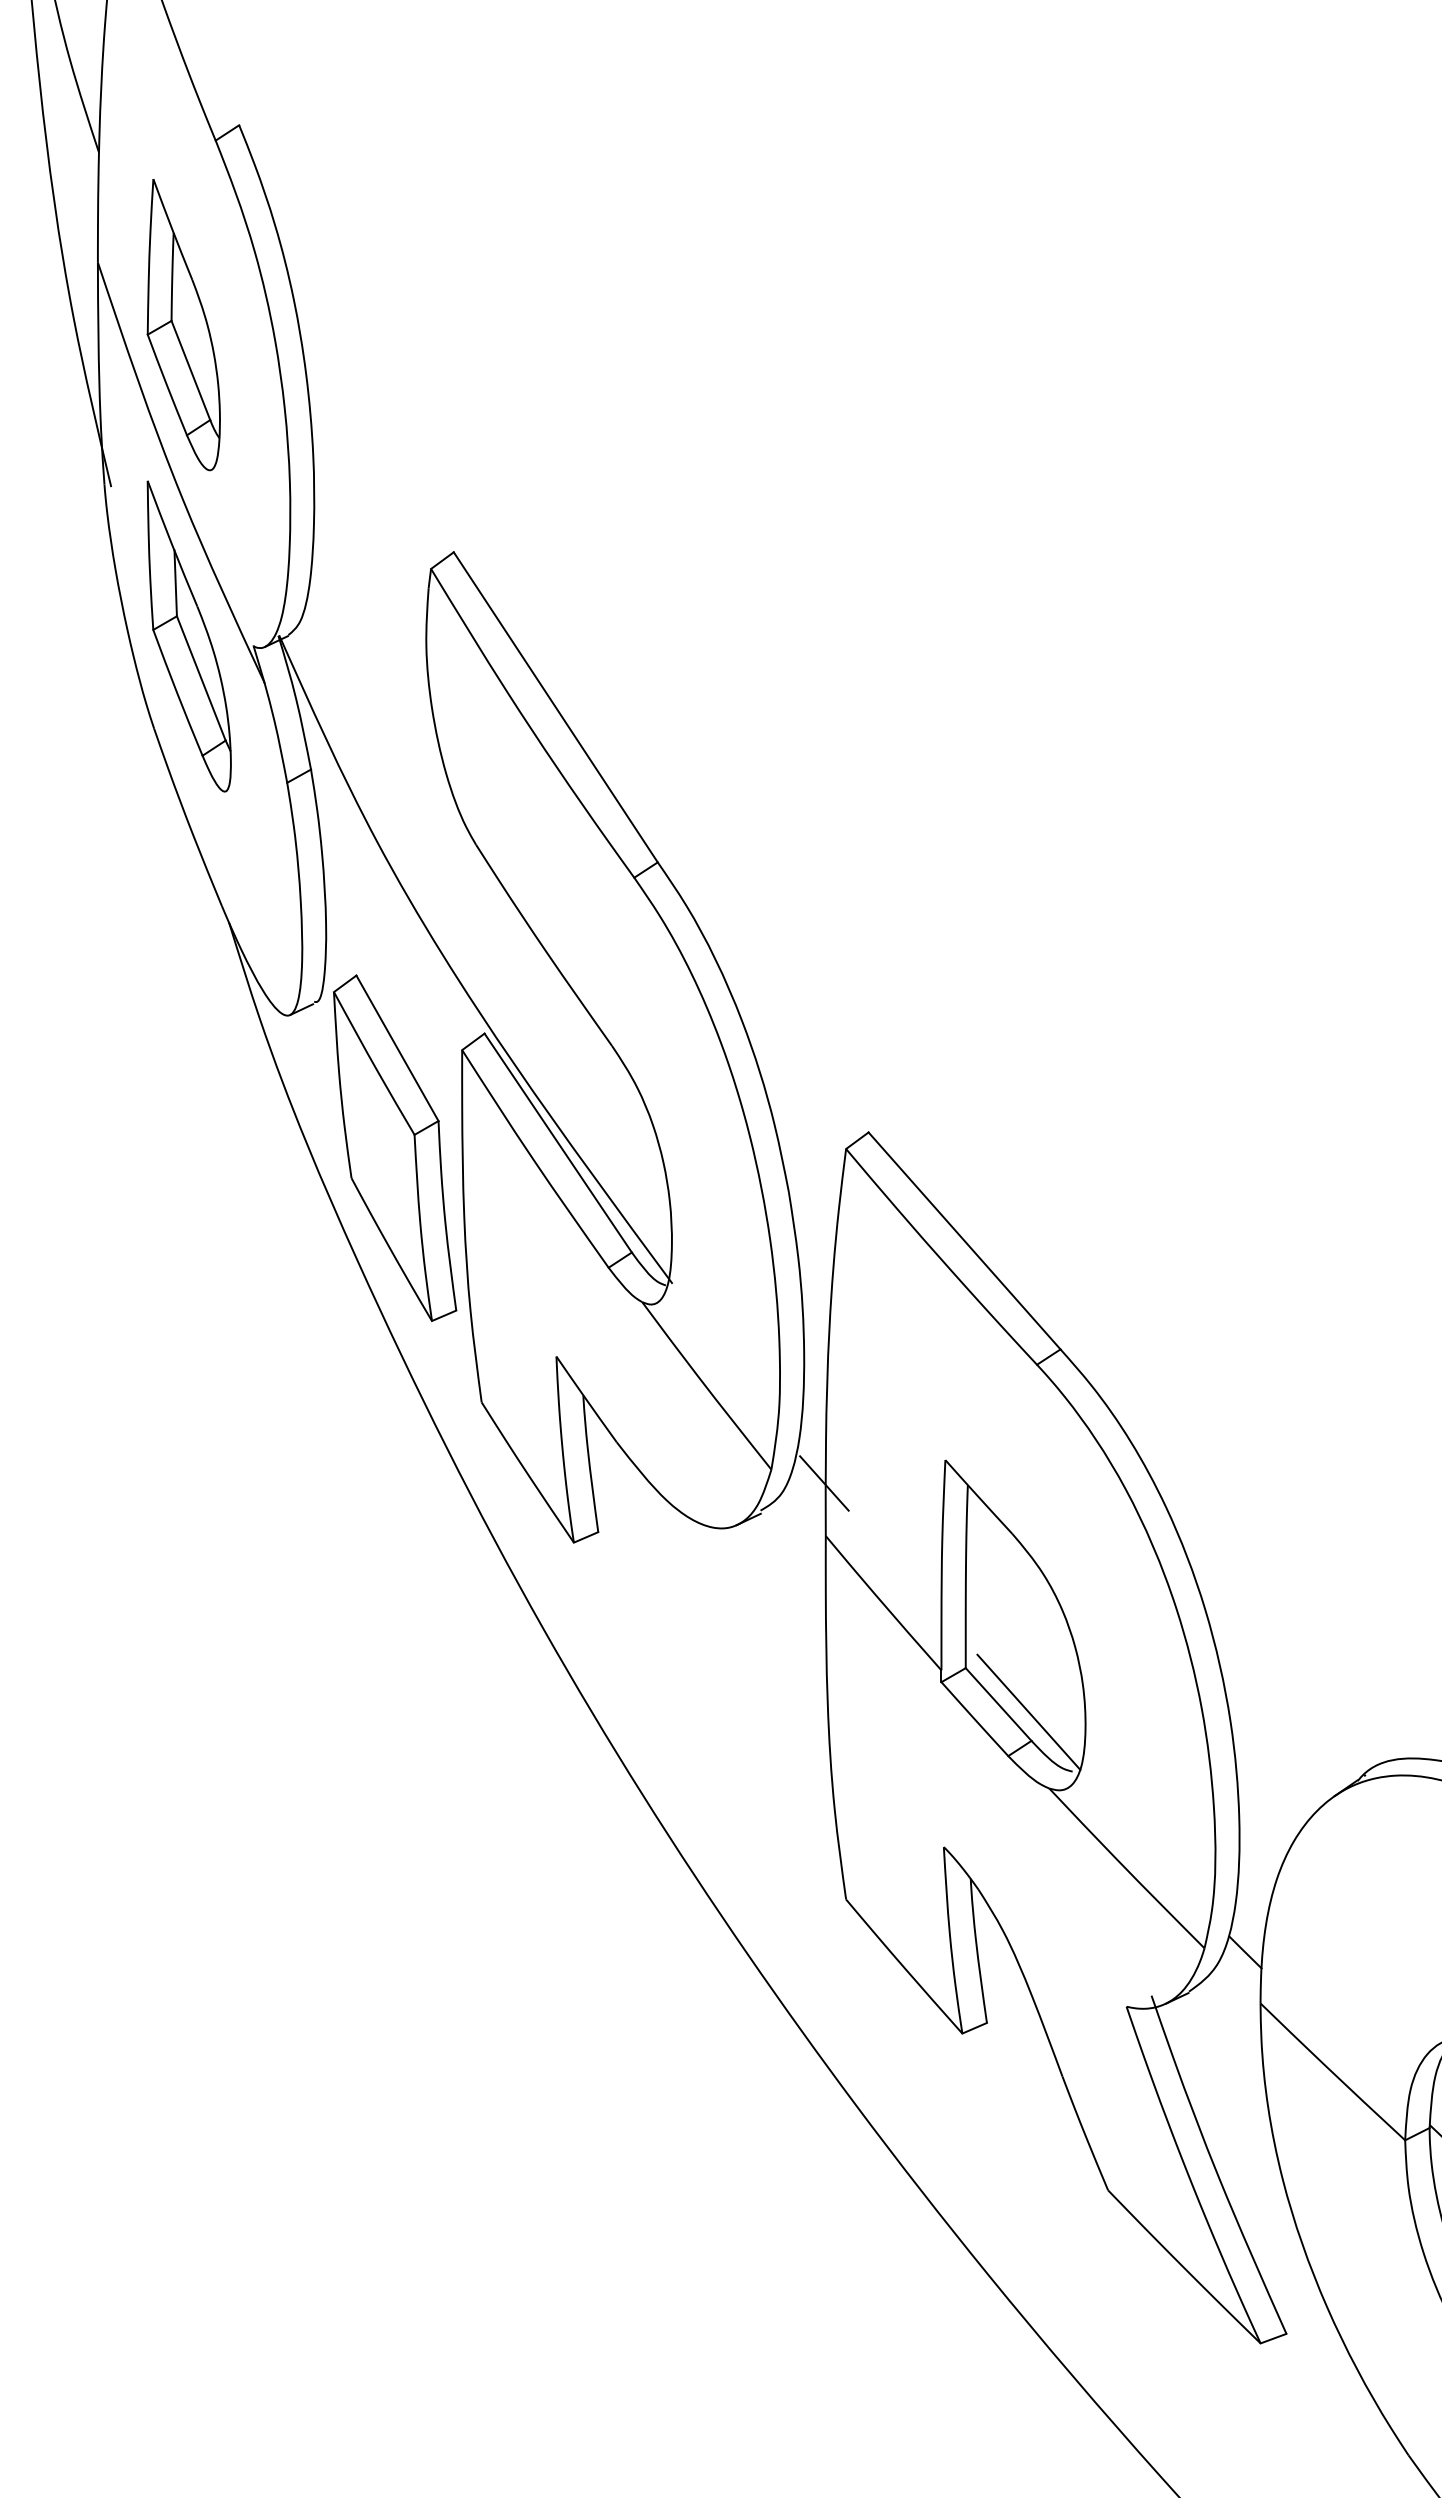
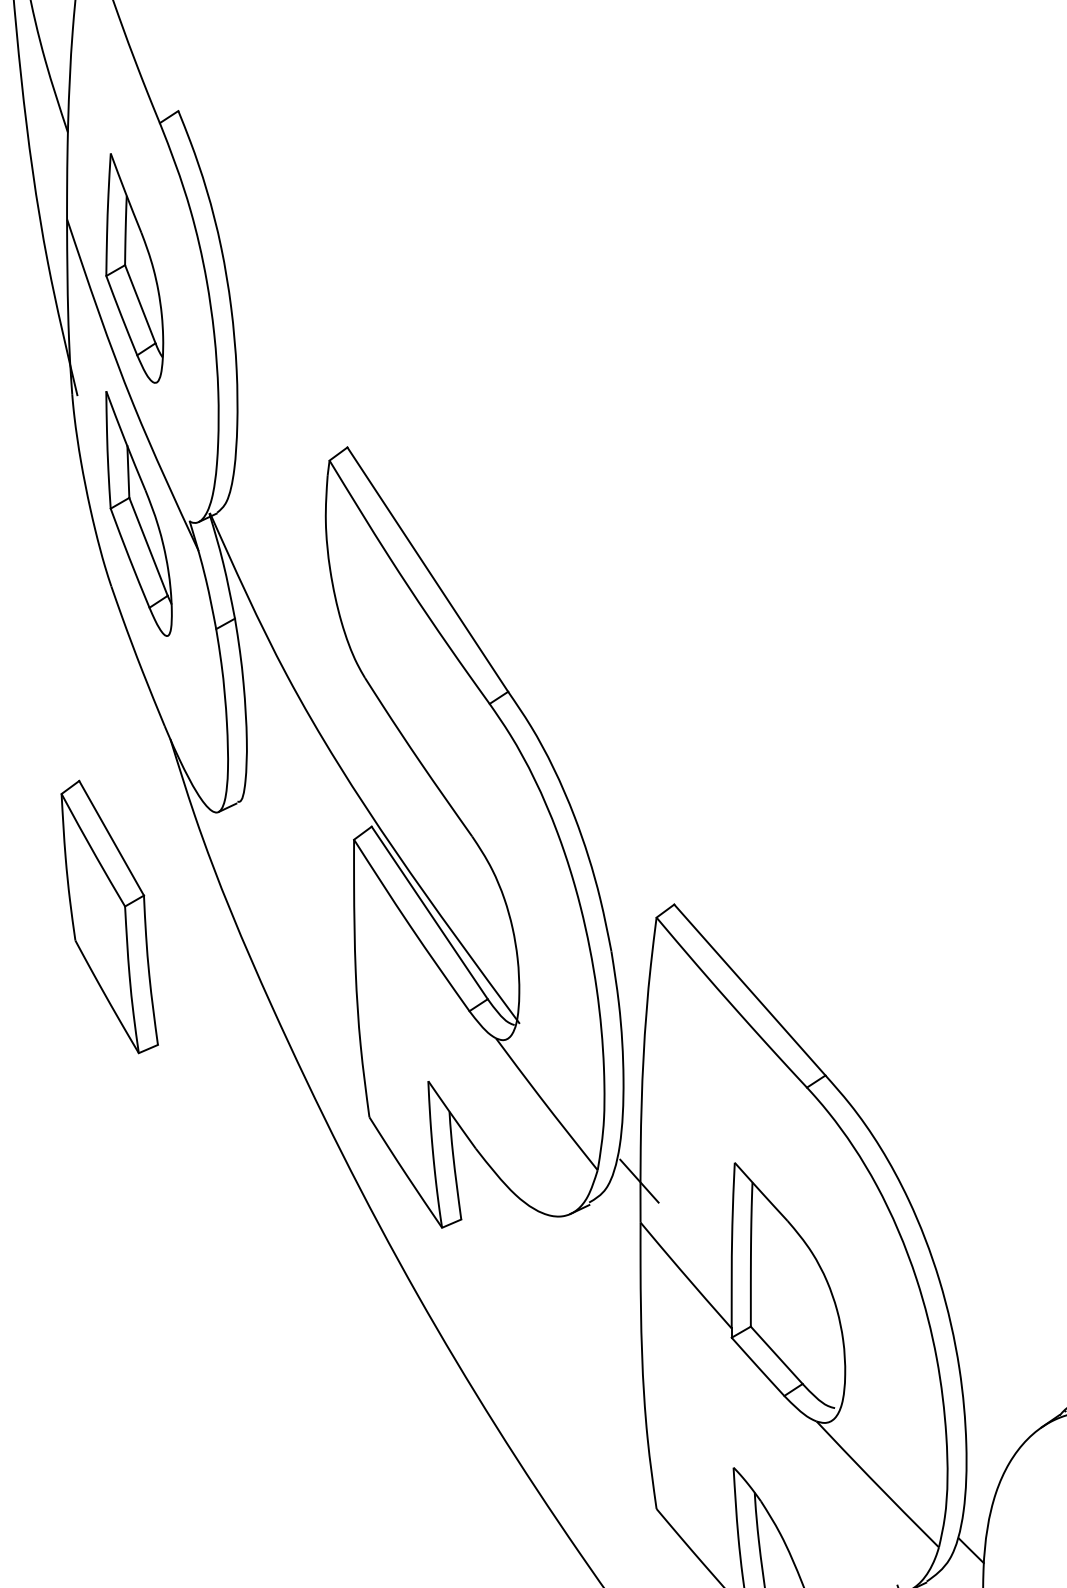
part: (395, 1147) -> (110, 916), moved
line: (1028, 1711) -> (800, 1360), removed

